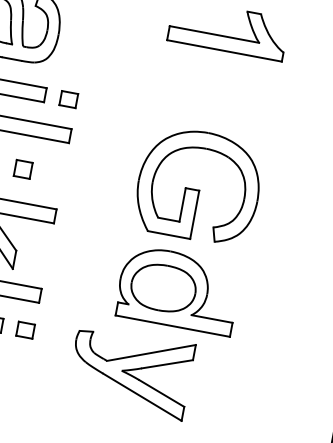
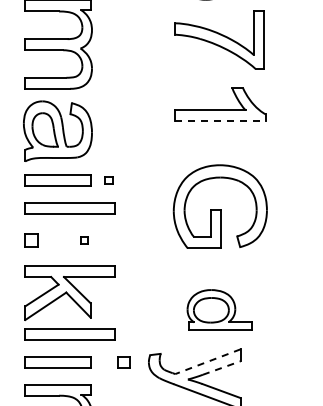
line: (225, 51) -> (221, 121), solid -> dashed
part: (68, 99) -> (108, 180), size x0.6
part: (23, 169) -> (84, 240), size x0.6
part: (198, 185) -> (219, 206), moved
part: (178, 289) -> (219, 309), size x0.7
part: (24, 330) -> (123, 362), moved
line: (150, 352) -> (207, 361), solid -> dashed
line: (168, 363) -> (222, 367), solid -> dashed

